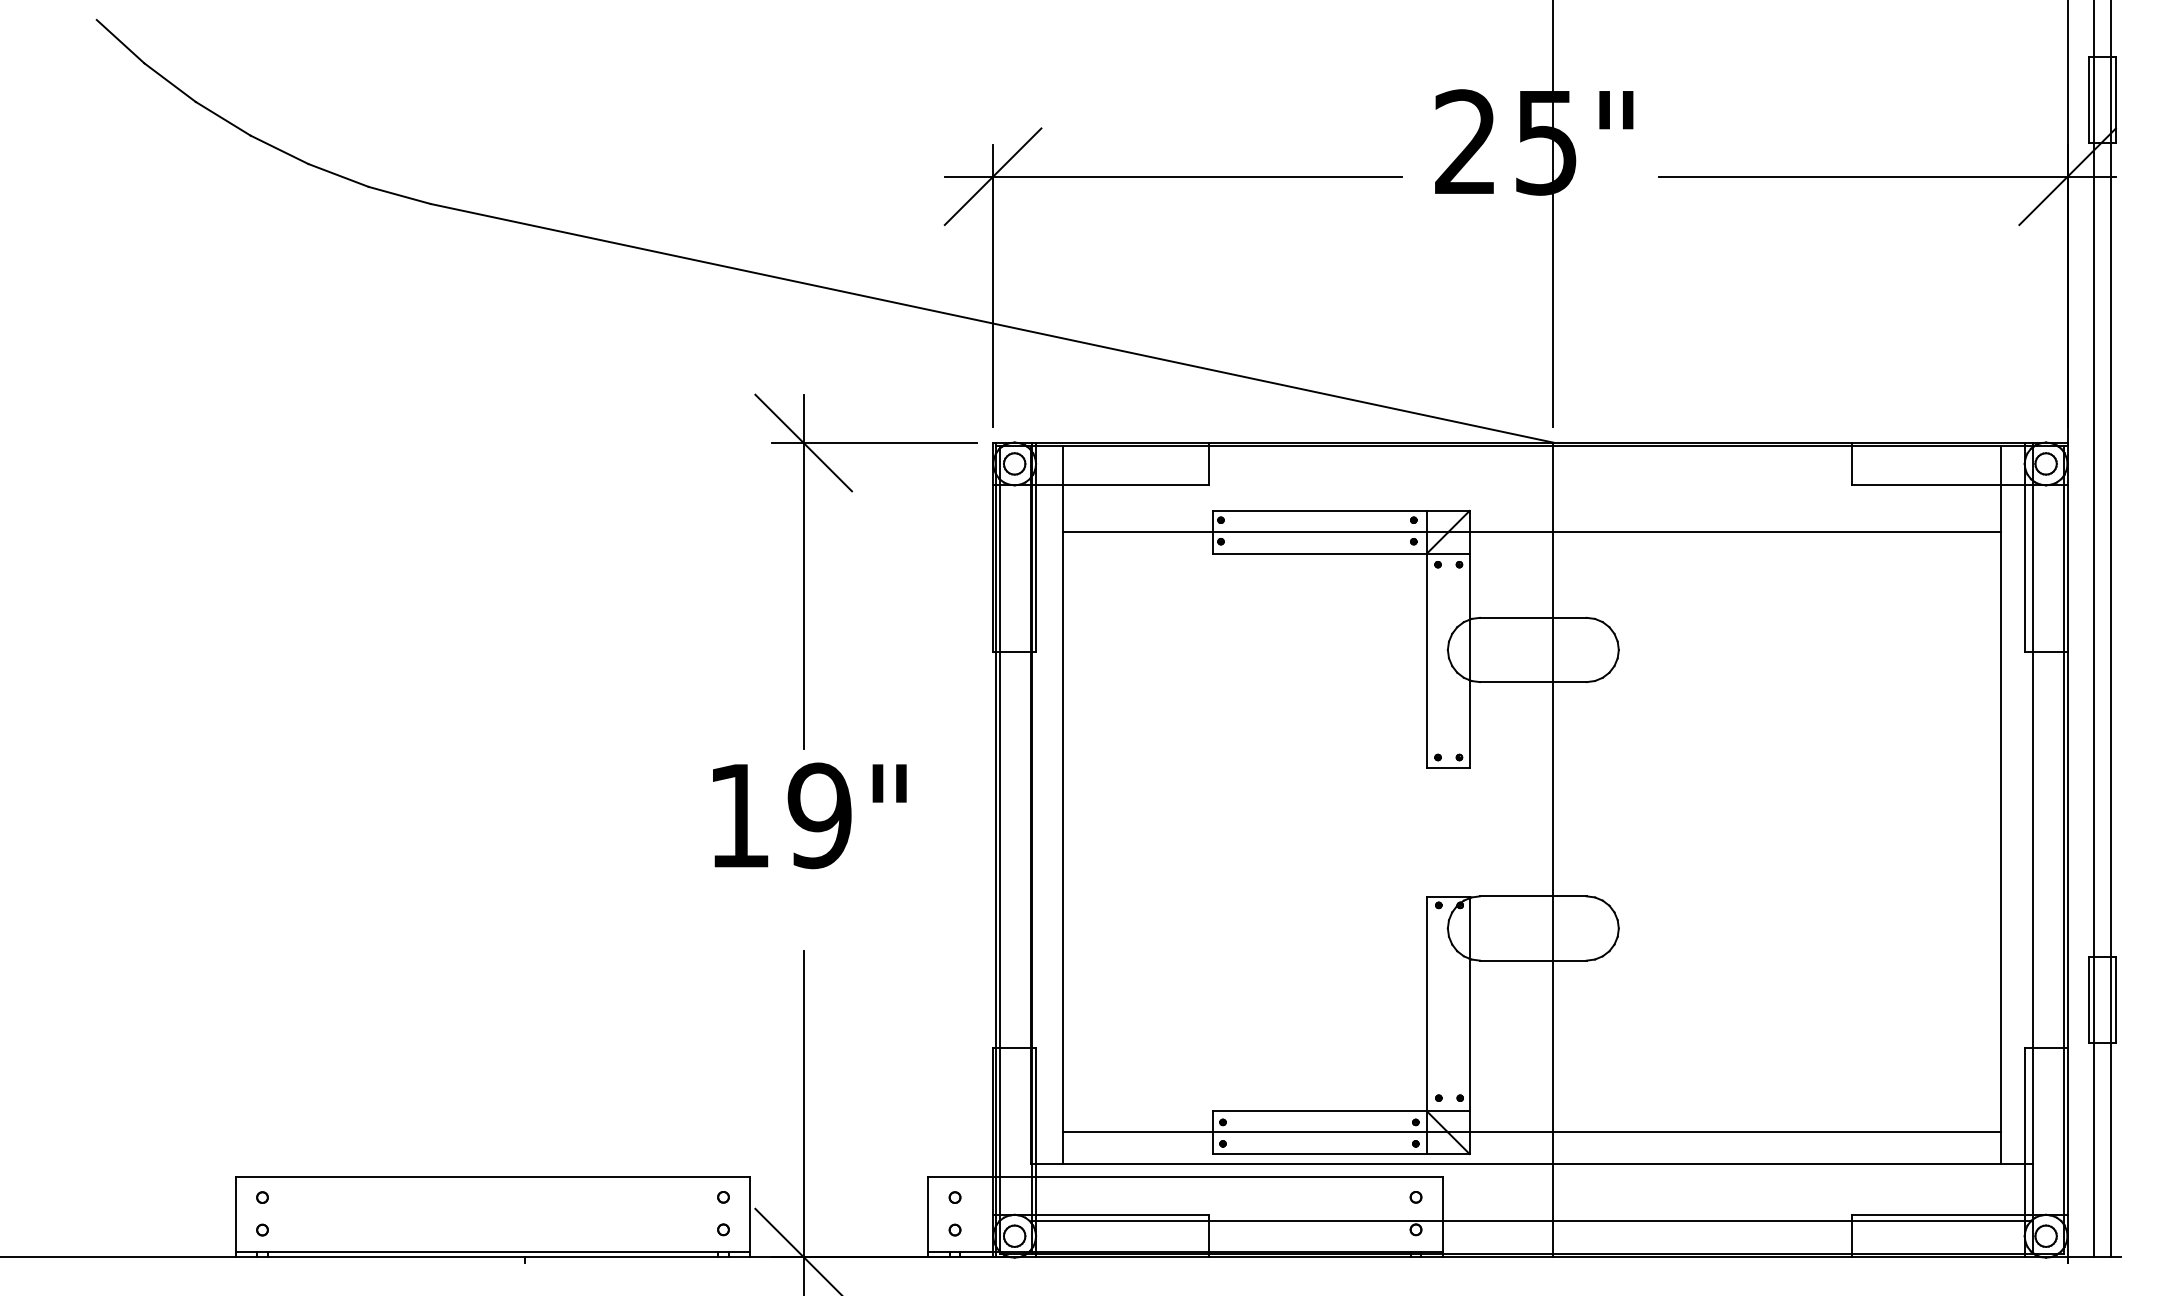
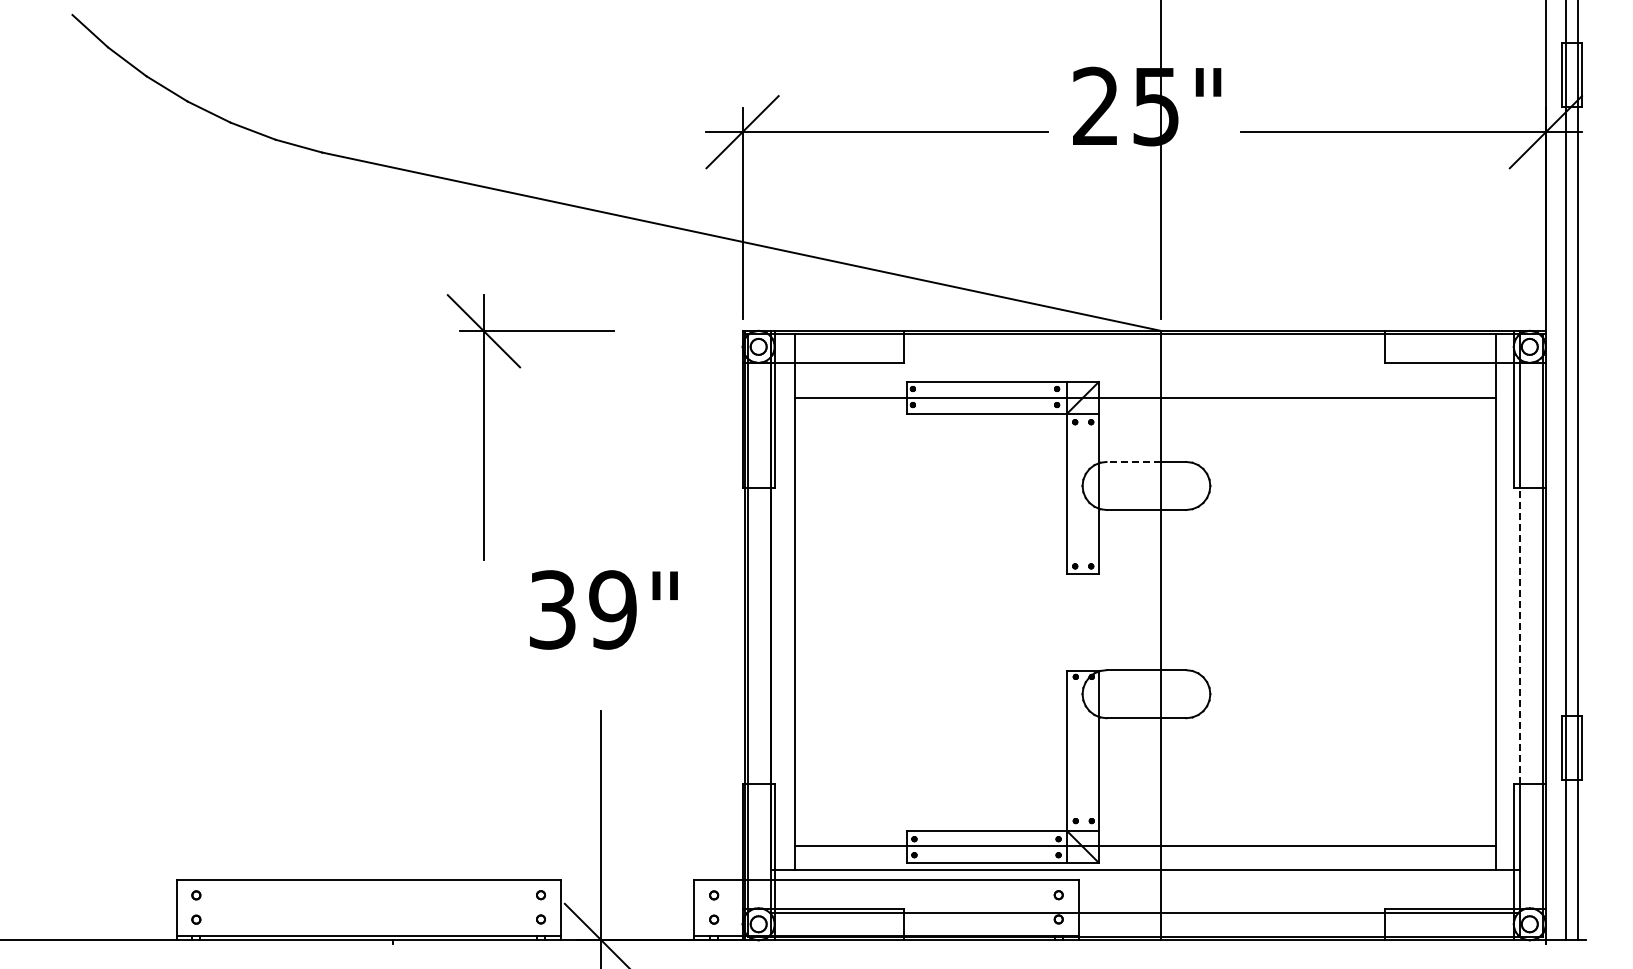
part: (804, 571) -> (484, 427), moved
line: (1516, 617) -> (1133, 461), solid -> dashed
text: (738, 815) -> (552, 609), 19" -> 39"
line: (2032, 849) -> (1519, 635), solid -> dashed

